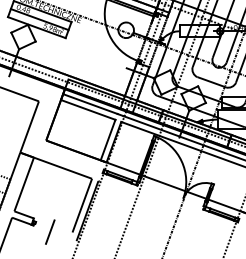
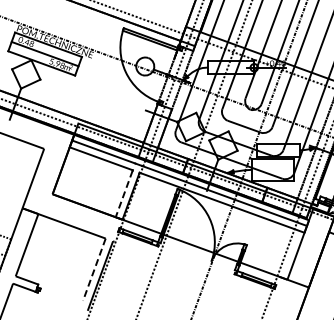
line: (108, 140) -> (124, 194), solid -> dashed
line: (82, 206) -> (94, 270), solid -> dashed
line: (50, 231) -> (57, 299), removed

